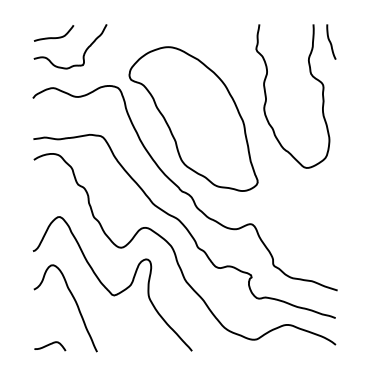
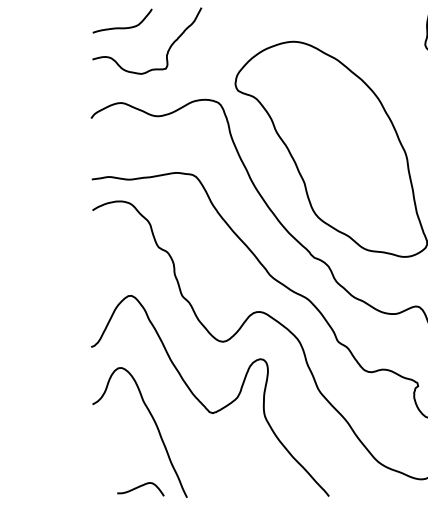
curve: (50, 345) -> (141, 487), moved

